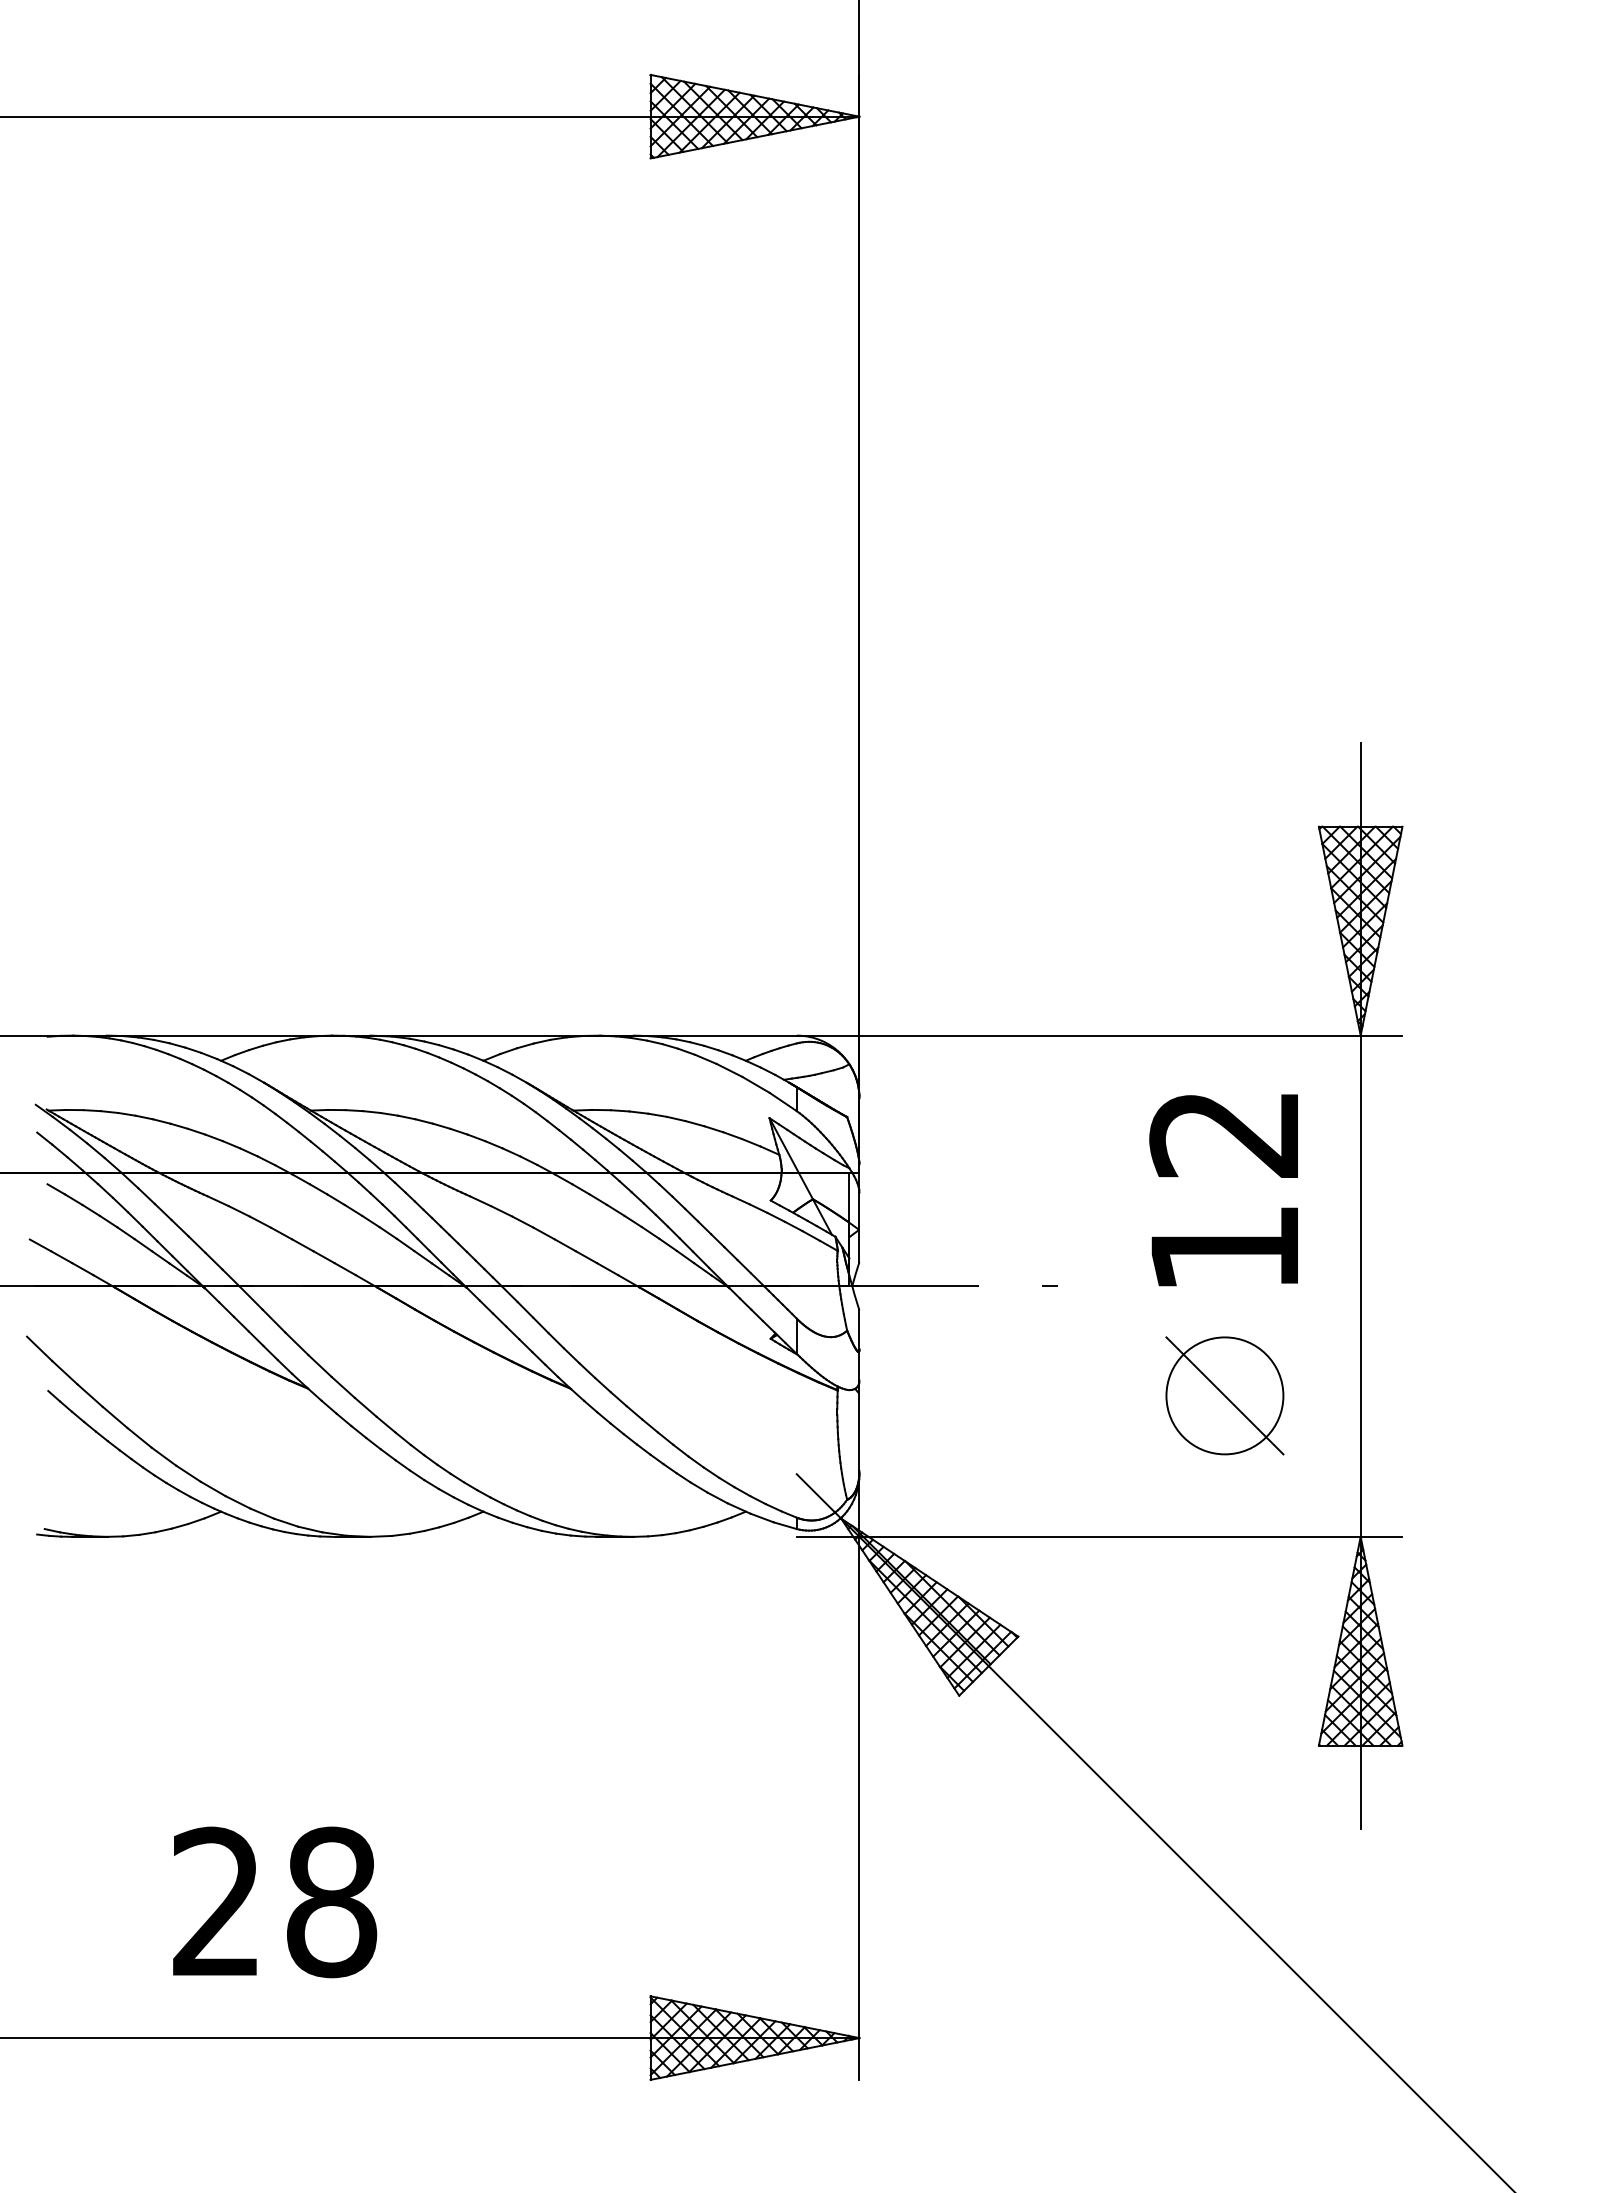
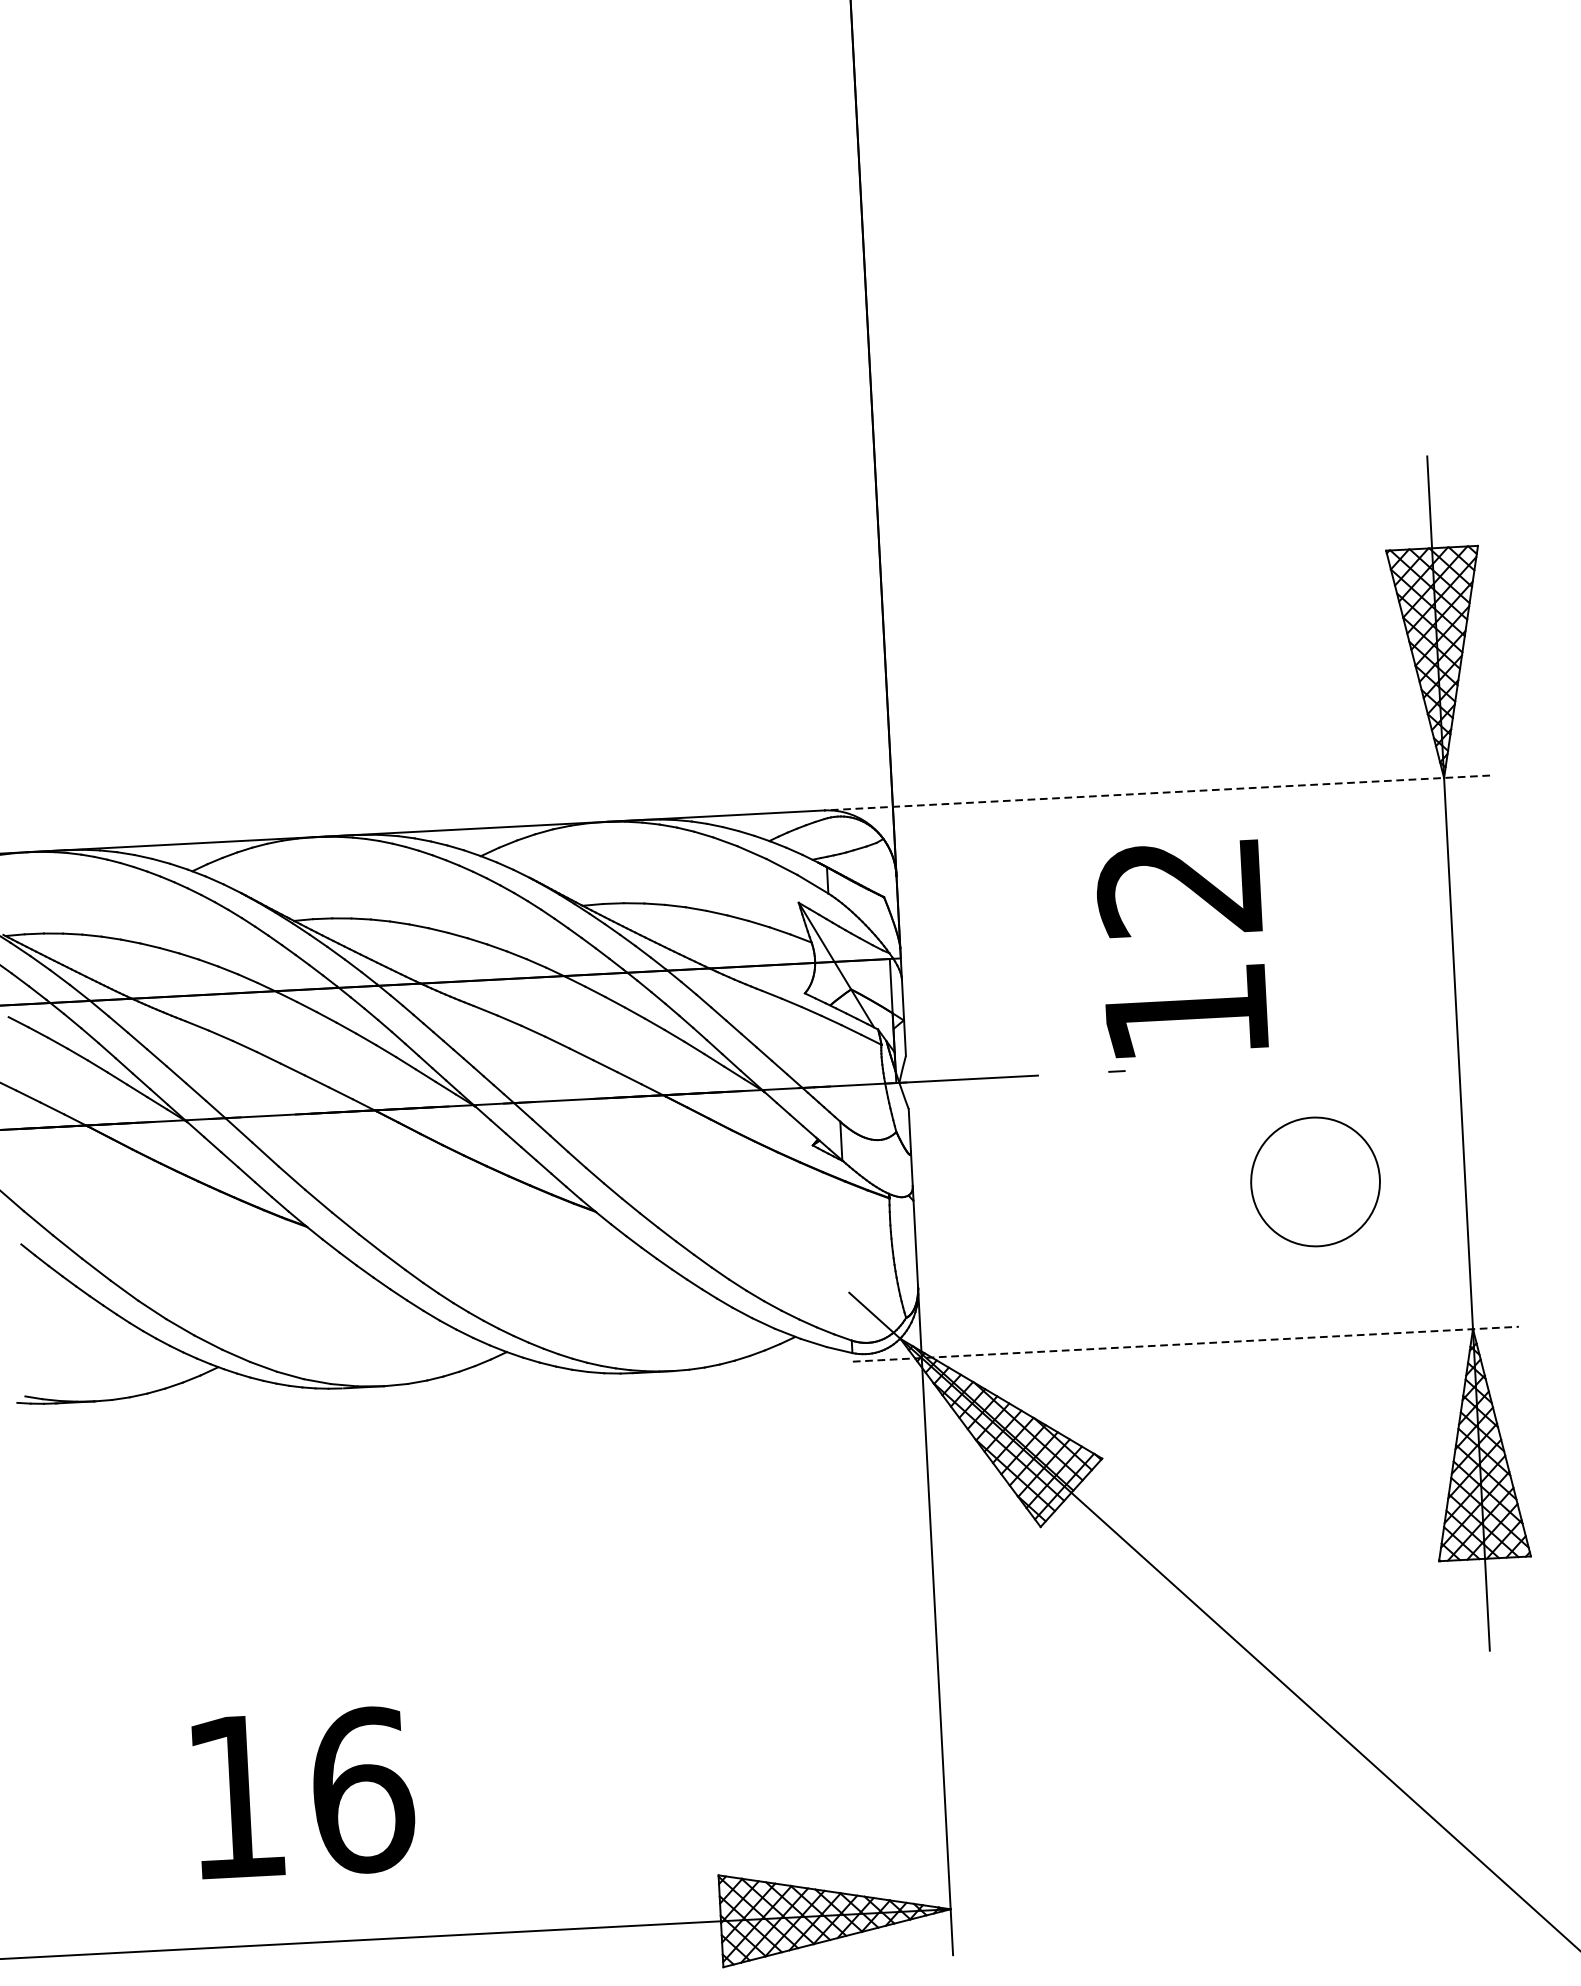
line: (1099, 1035) -> (1156, 792), solid -> dashed
text: (1223, 1190) -> (1181, 949), moved
line: (1224, 1395) -> (1315, 1181), removed
line: (1099, 1536) -> (1185, 1343), solid -> dashed
text: (275, 1902) -> (300, 1793), 28 -> 16

